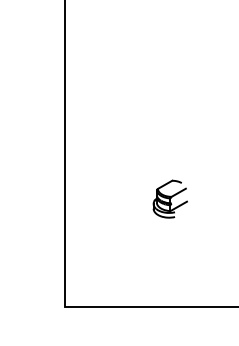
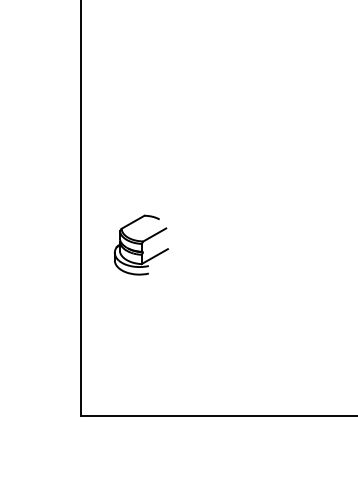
part: (169, 198) -> (140, 244), moved

